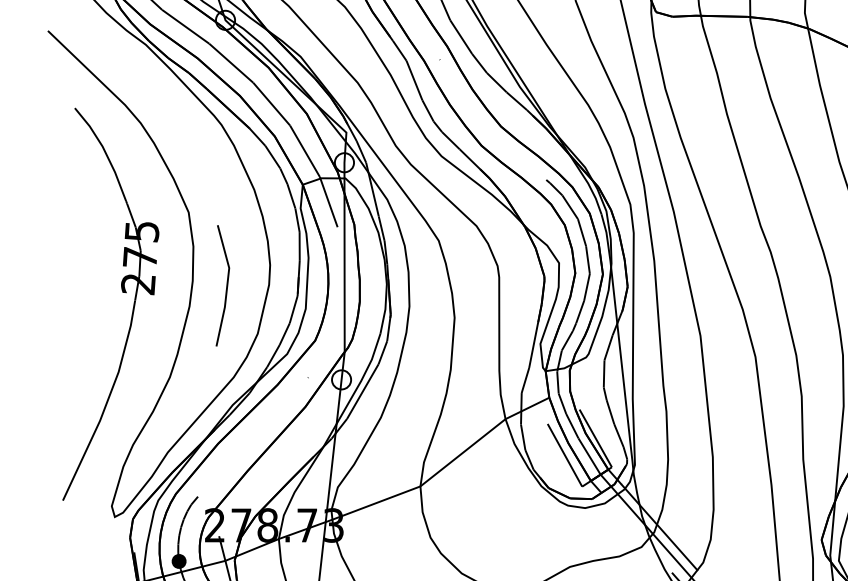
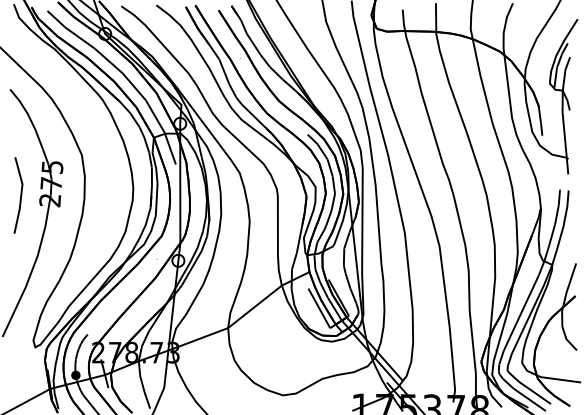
line: (226, 285) -> (20, 195), moved

